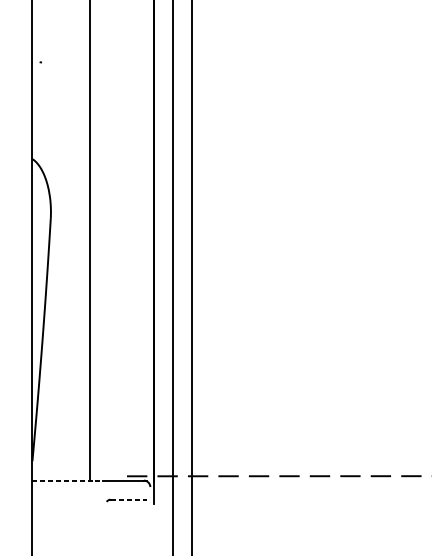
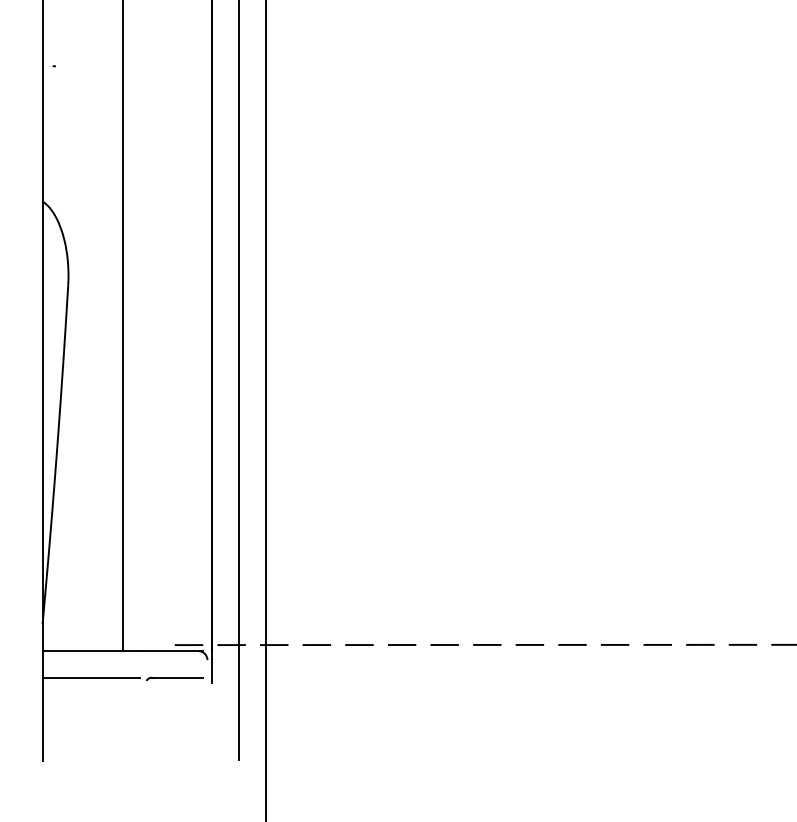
line: (68, 480) -> (92, 651), dashed -> solid
line: (129, 499) -> (178, 677), dashed -> solid
line: (66, 500) -> (90, 678), added

